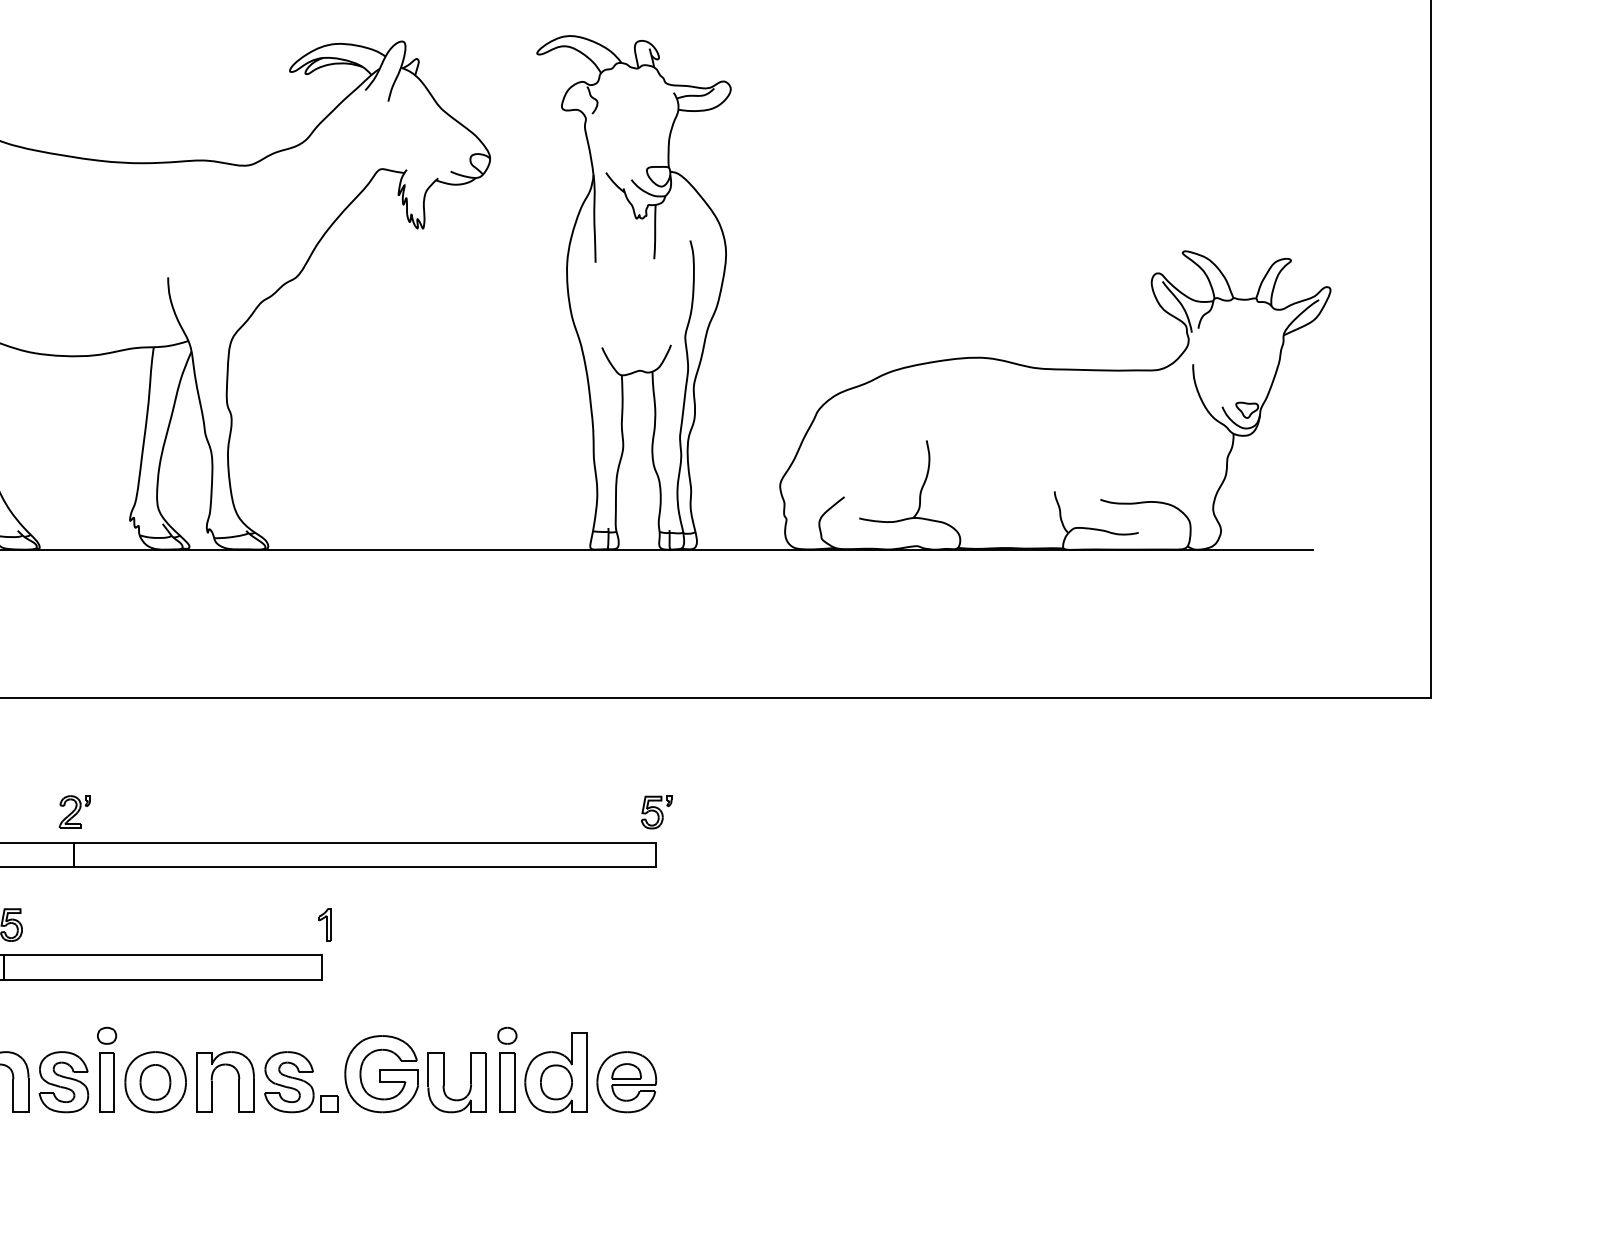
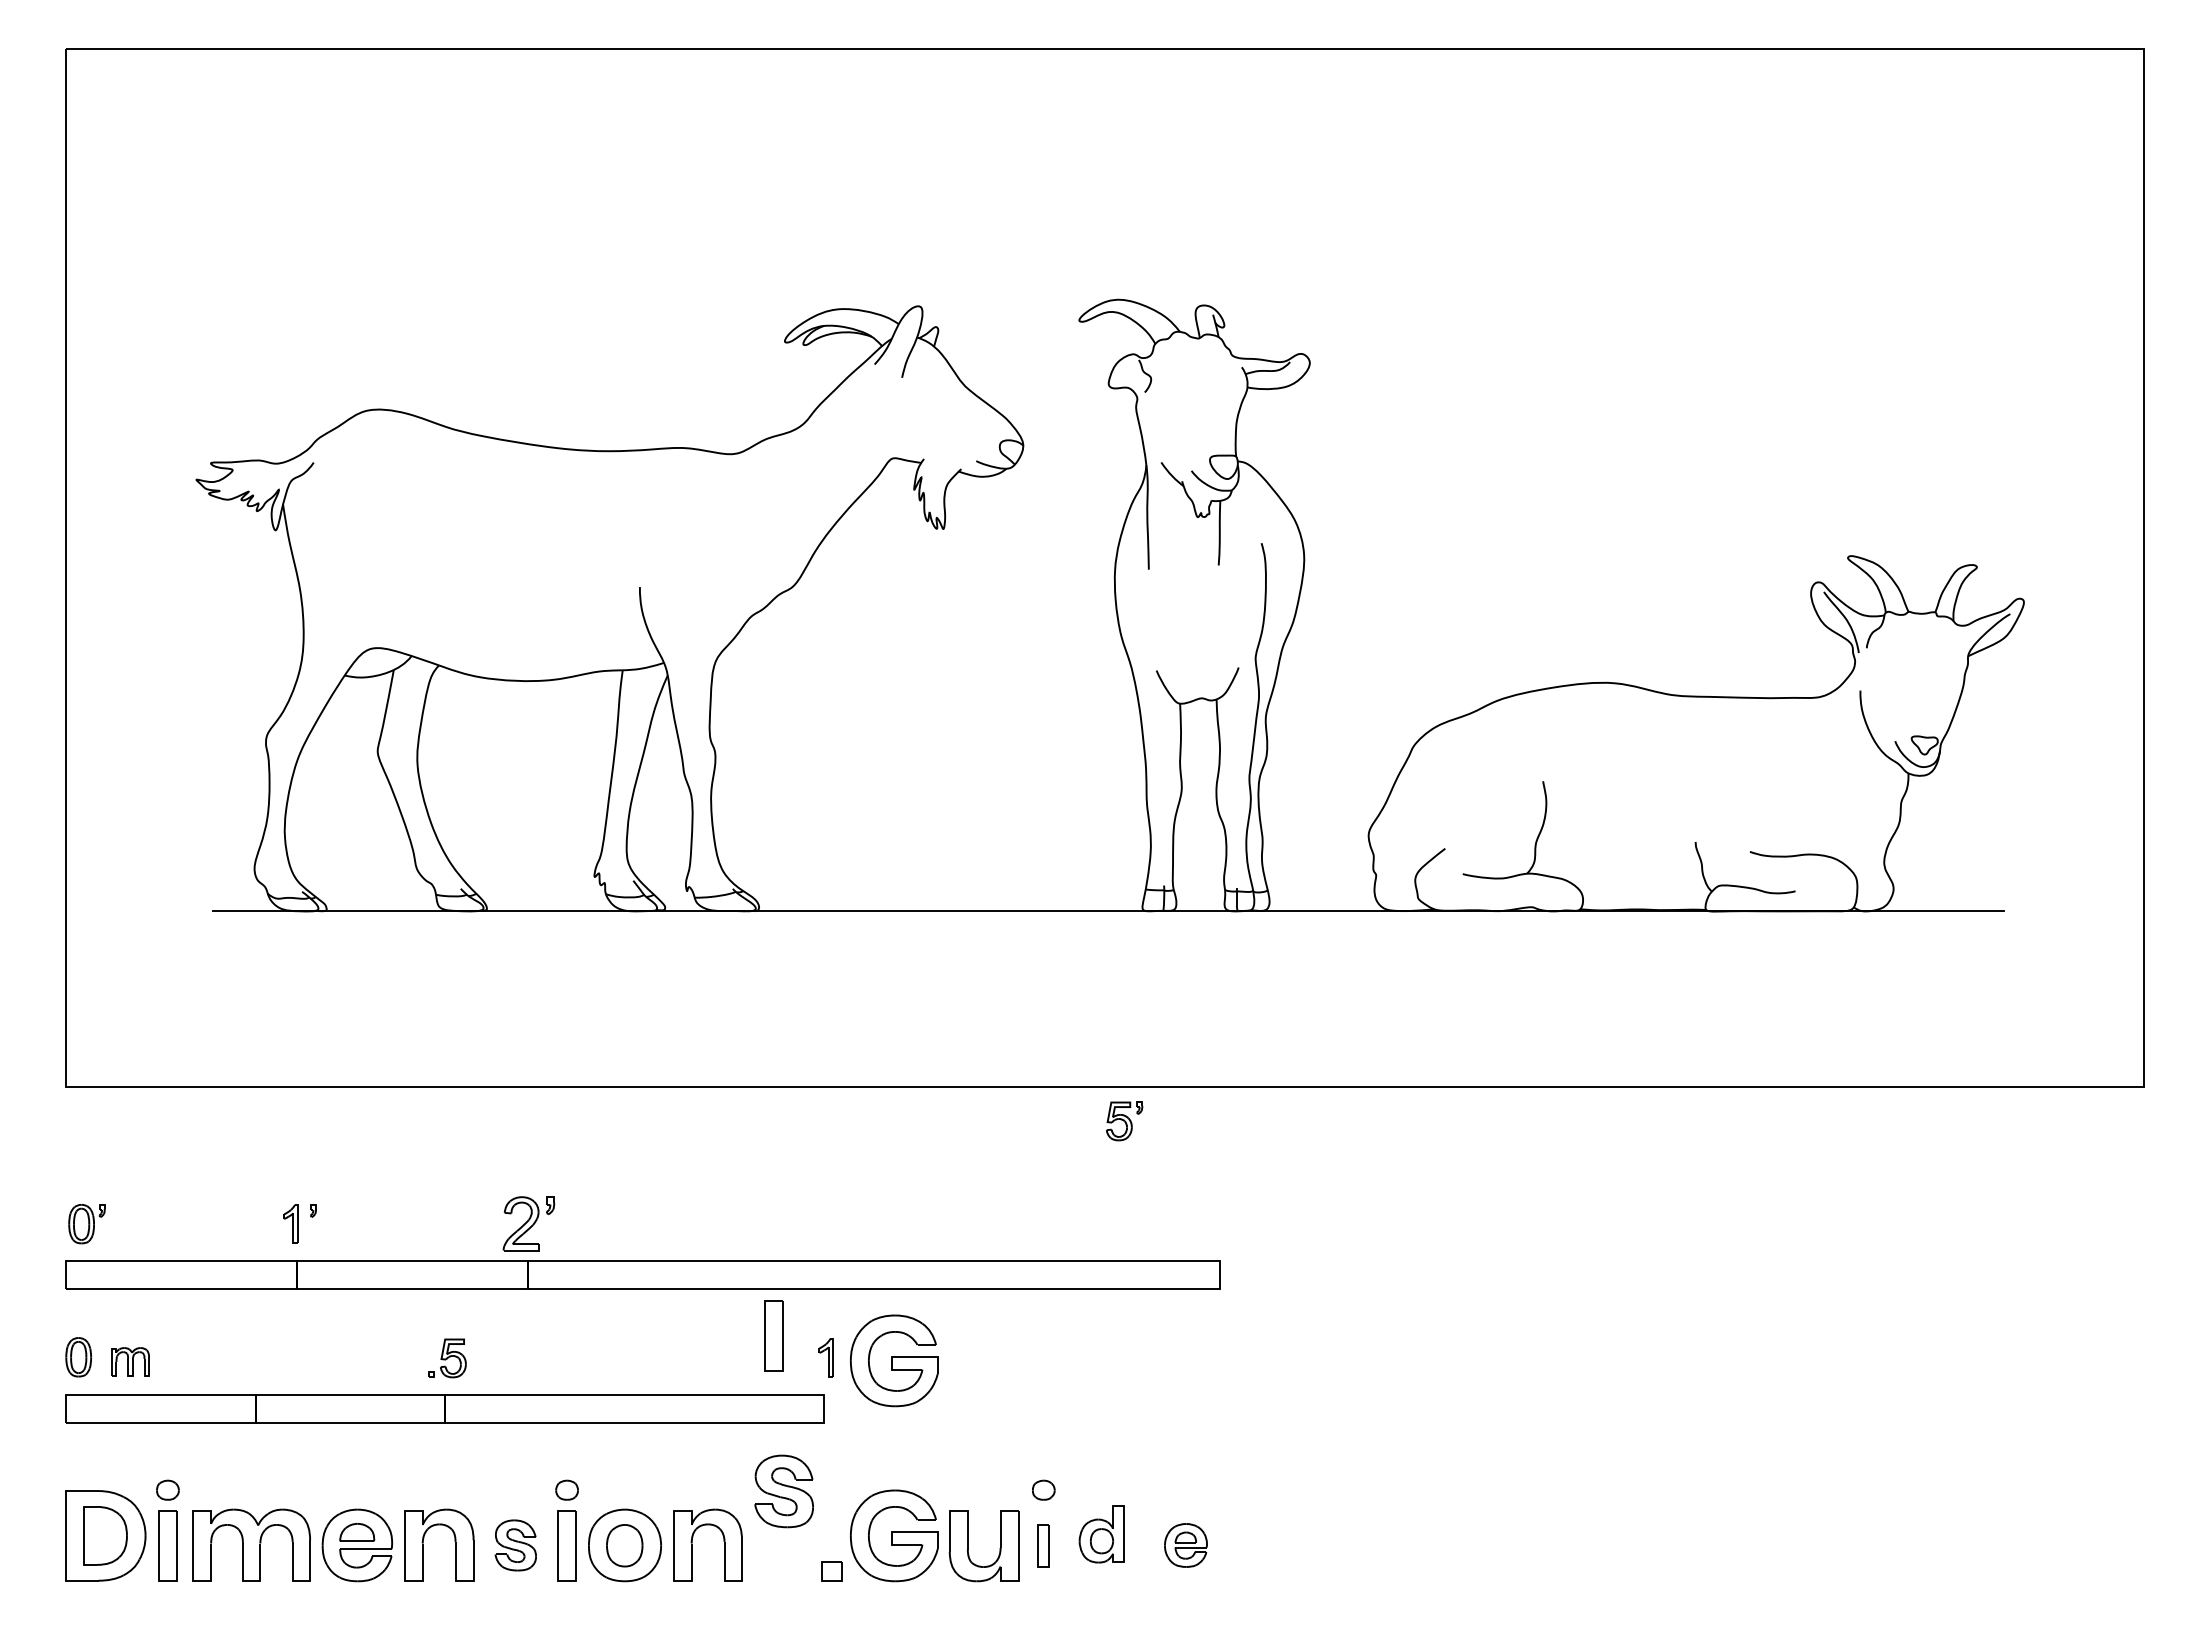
part: (74, 811) -> (528, 1223), size x1.4
part: (656, 812) -> (1124, 1121), moved
part: (280, 905) -> (773, 1335), added
part: (382, 926) -> (894, 1360), added
part: (555, 1072) -> (1101, 1534), size x0.6
part: (63, 1082) -> (515, 1545), size x0.7
part: (288, 1082) -> (783, 1491), moved
part: (507, 1082) -> (1043, 1545), size x0.6
part: (626, 1082) -> (1185, 1545), size x0.6

